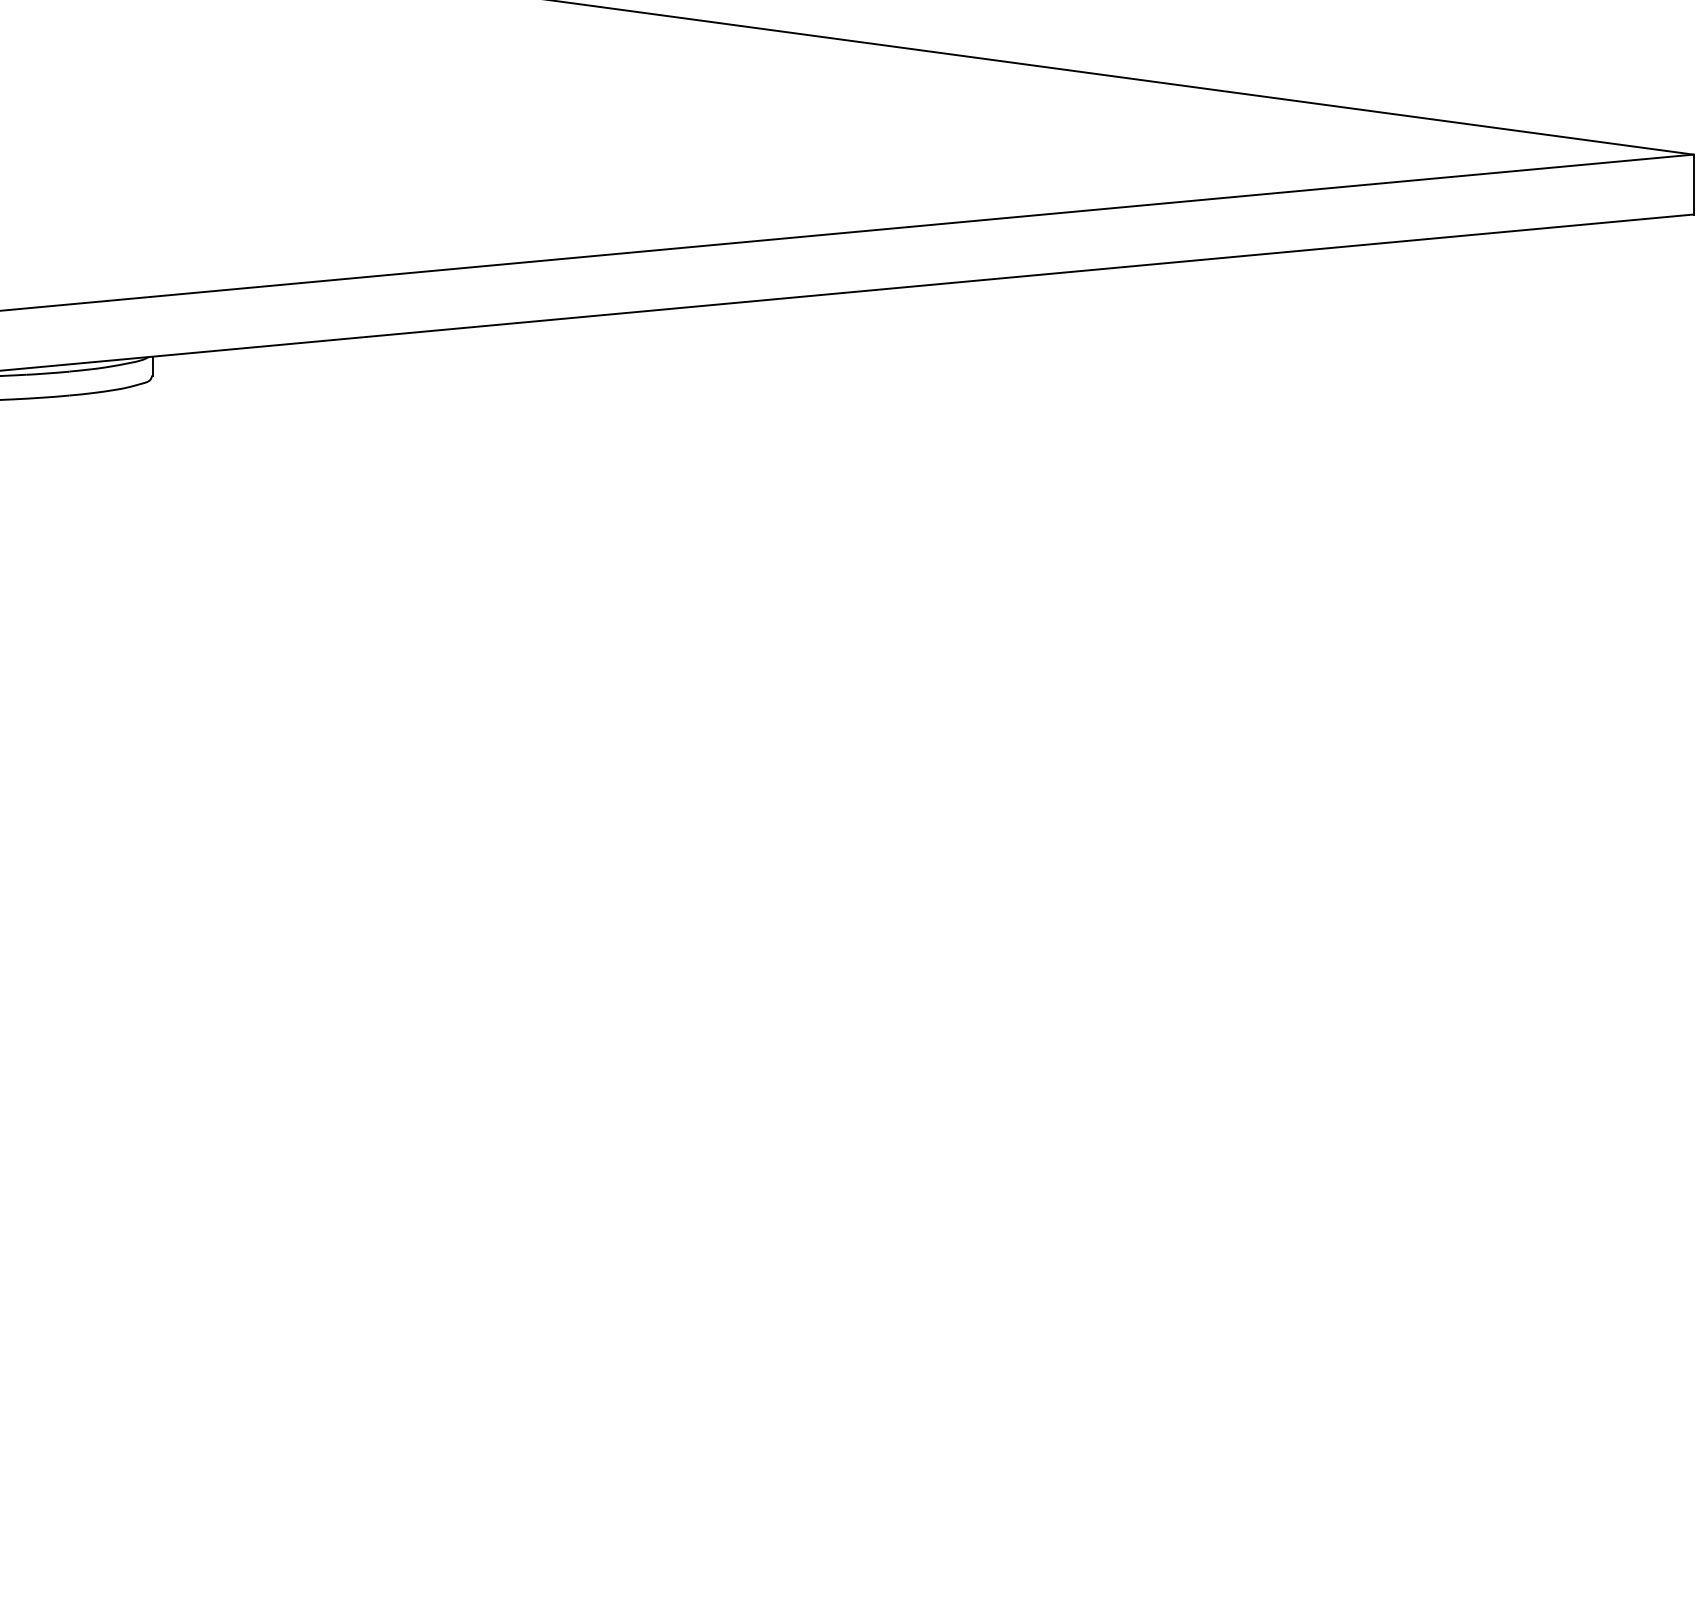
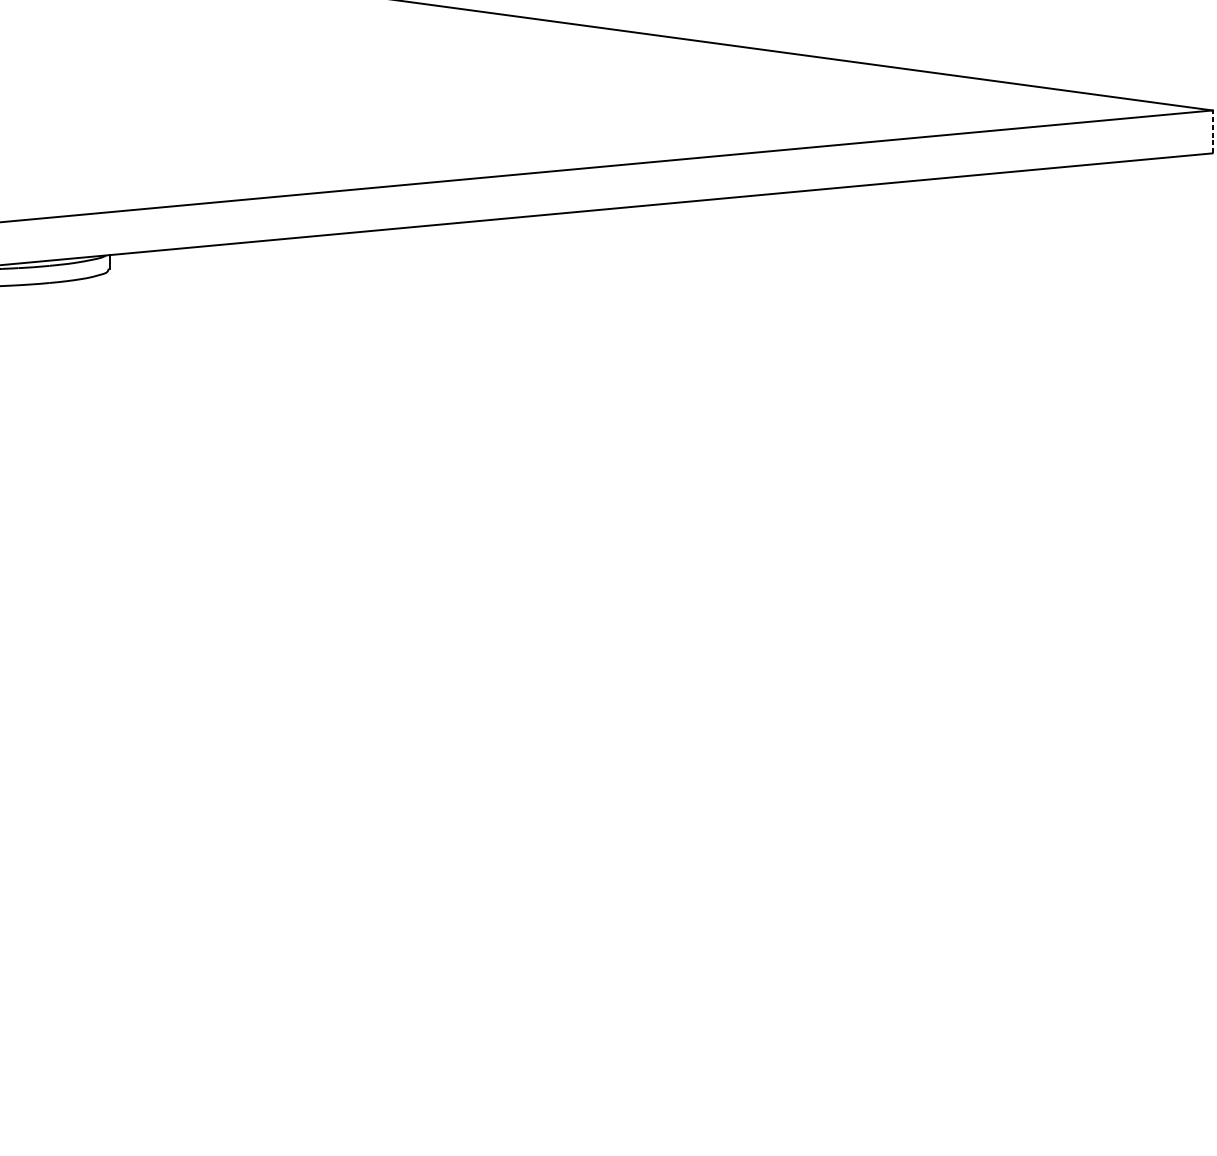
line: (1693, 184) -> (1212, 131), solid -> dashed

